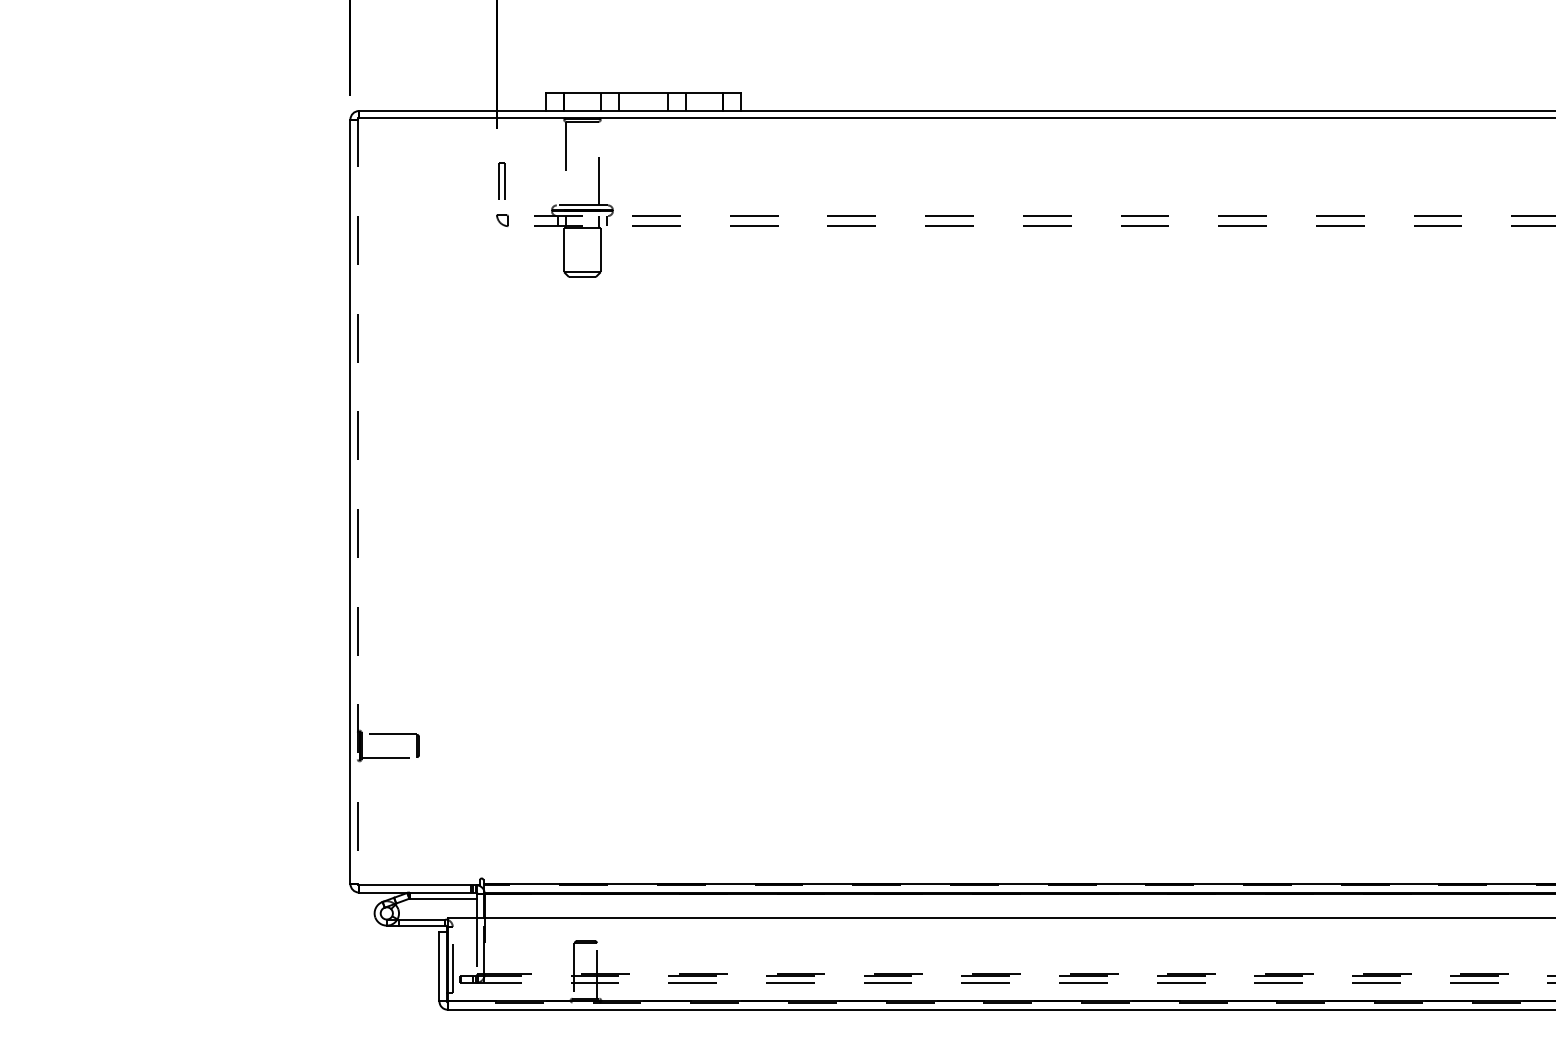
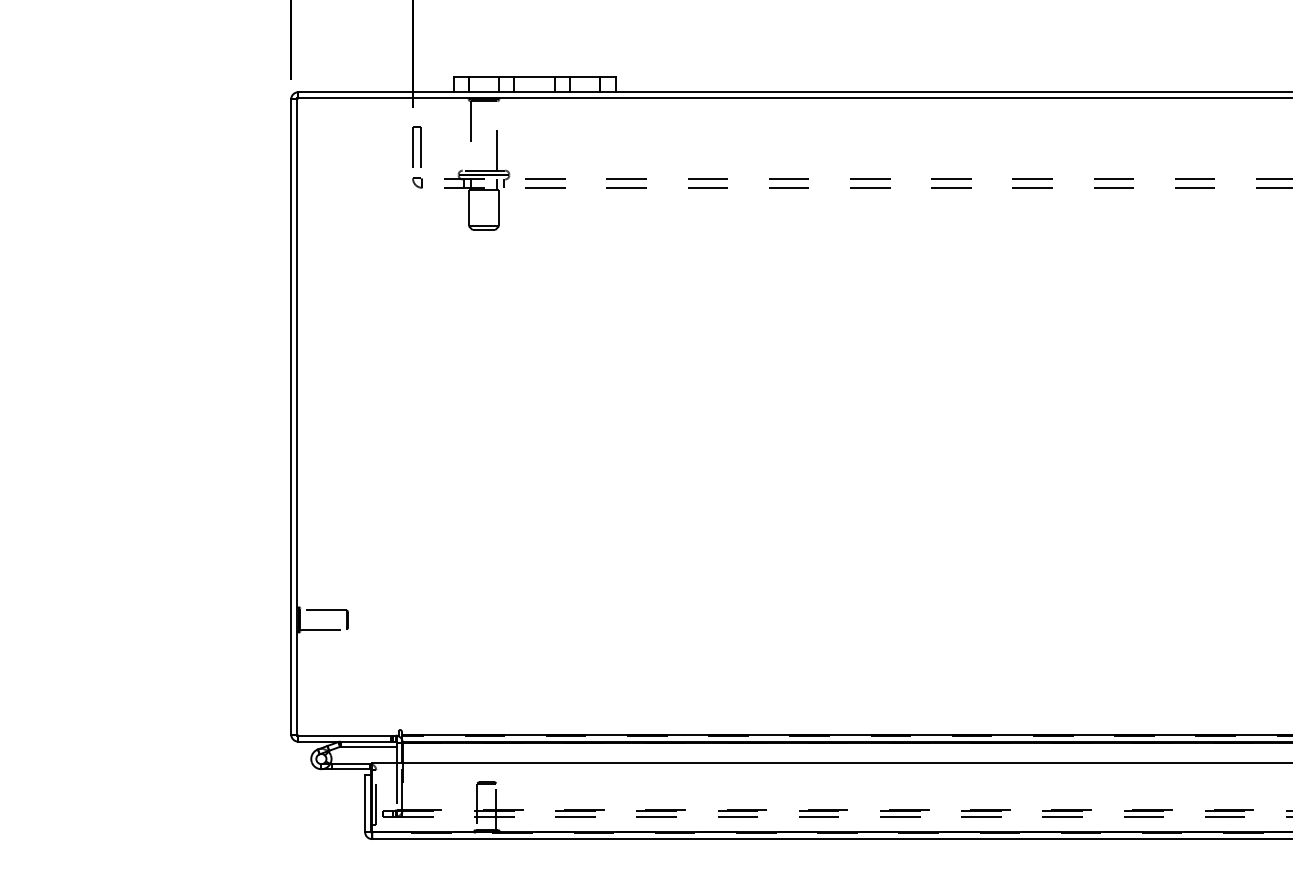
part: (501, 176) -> (416, 146), size x1.67
line: (358, 501) -> (297, 416), dashed -> solid

